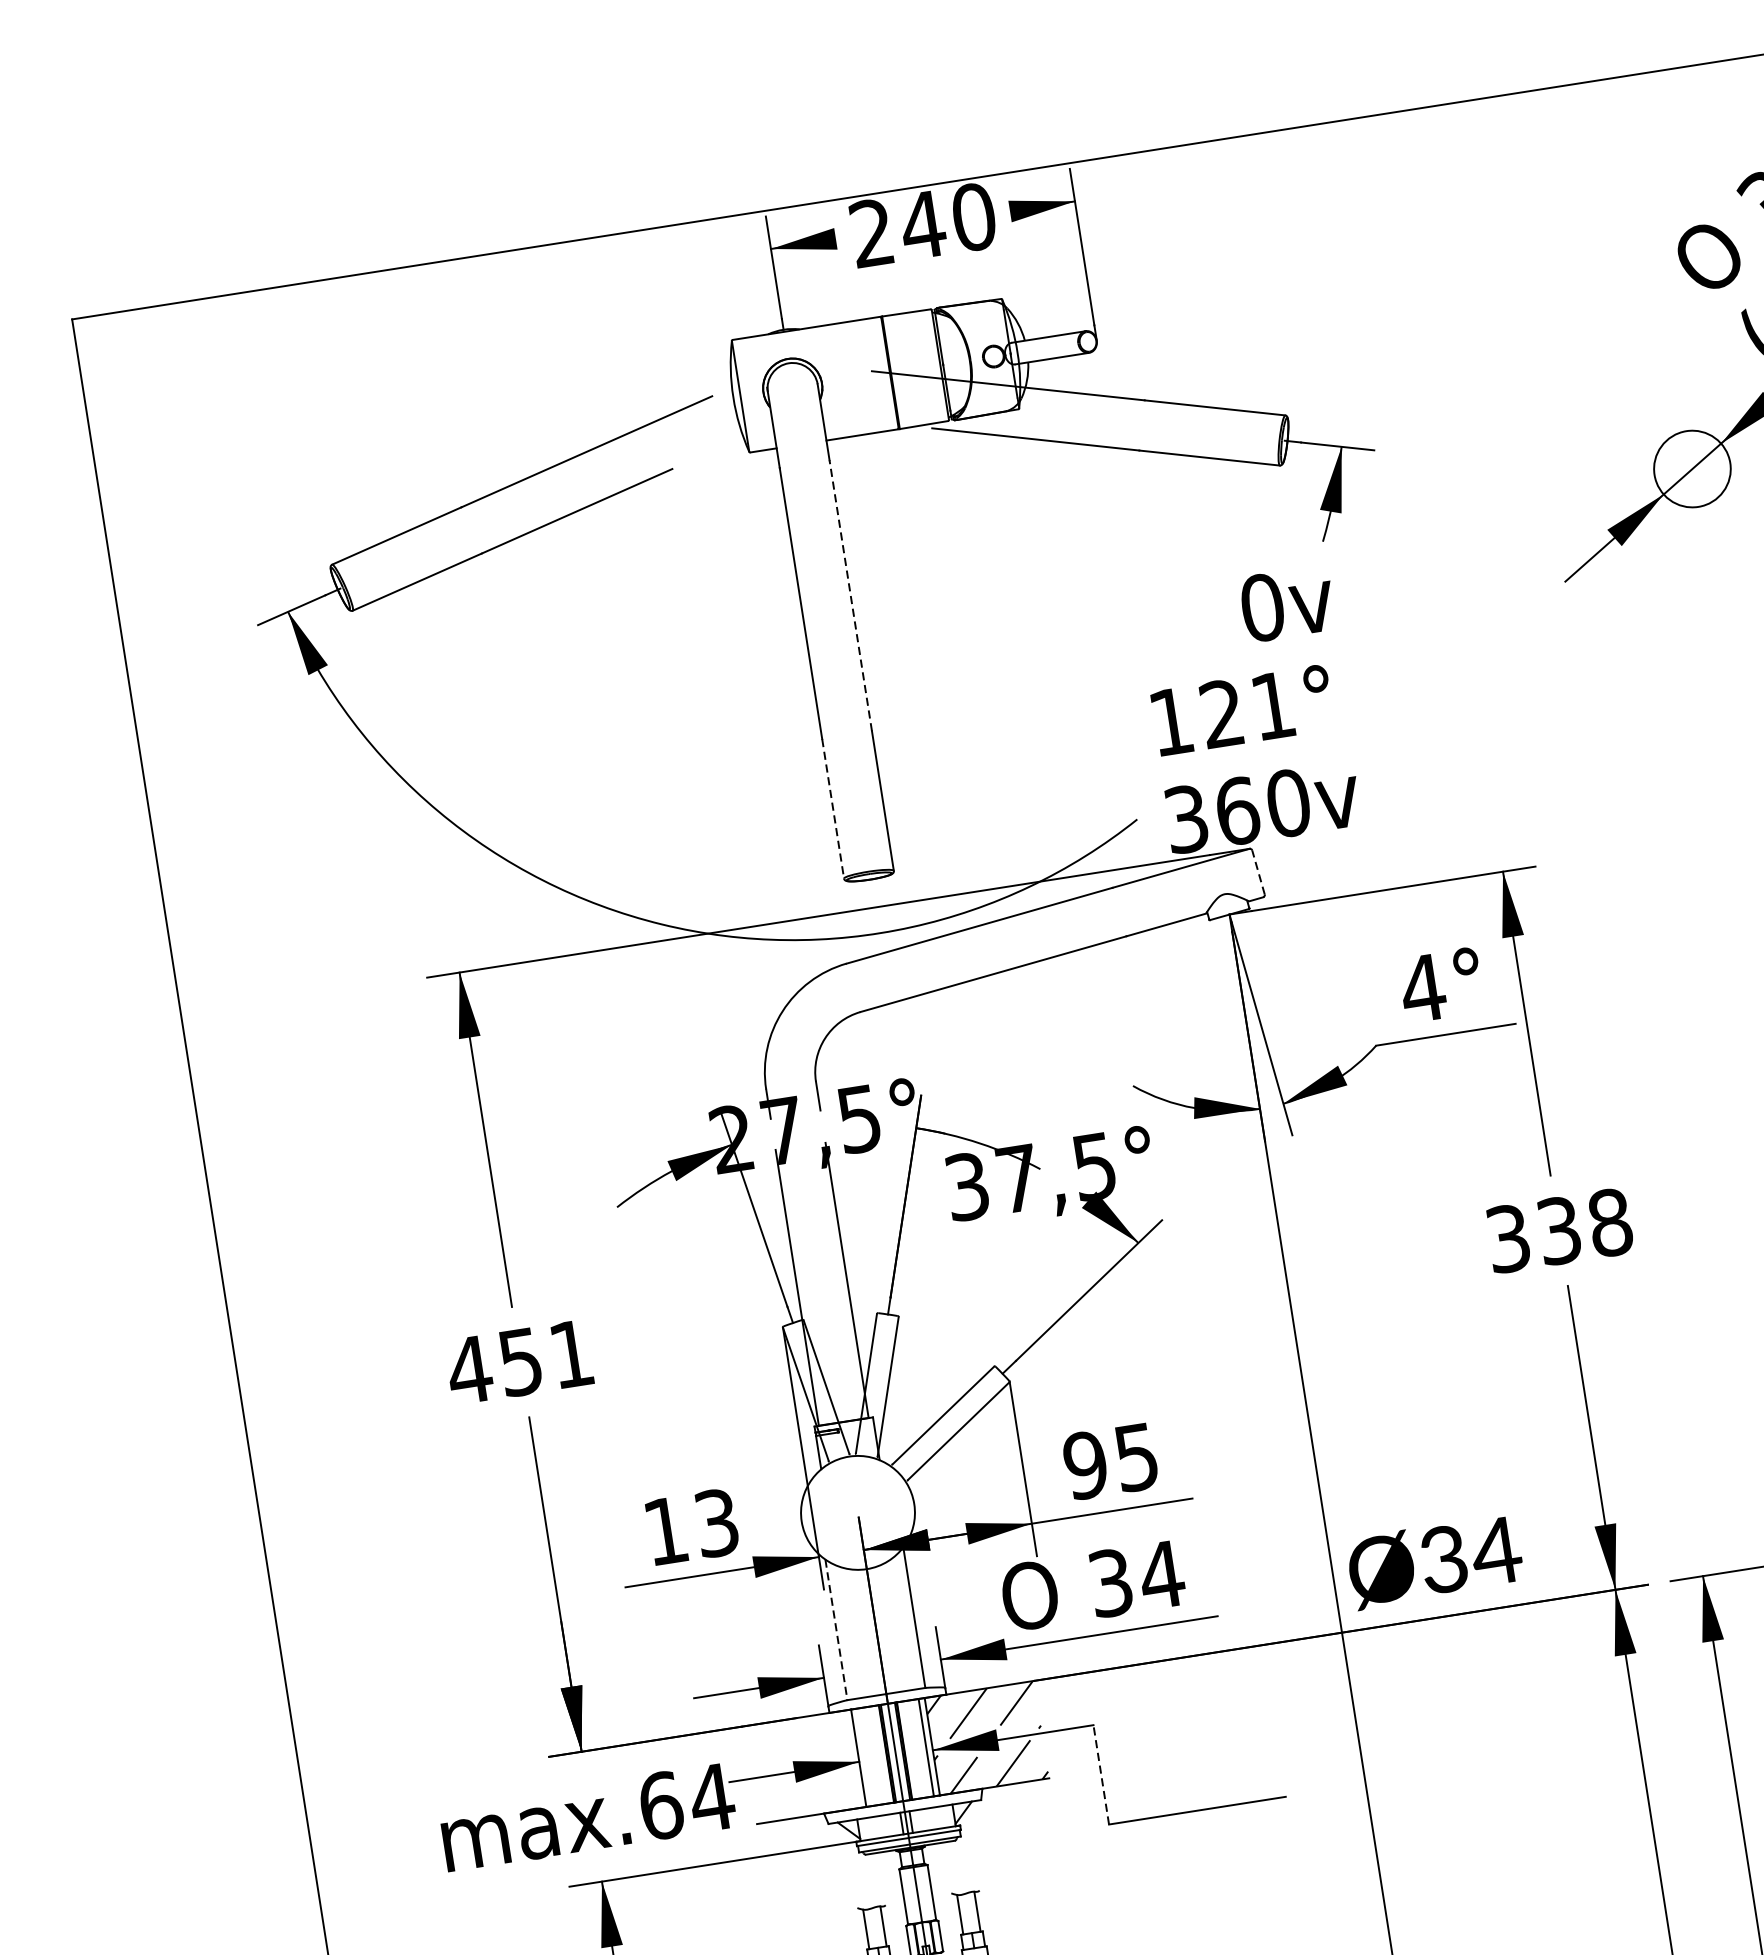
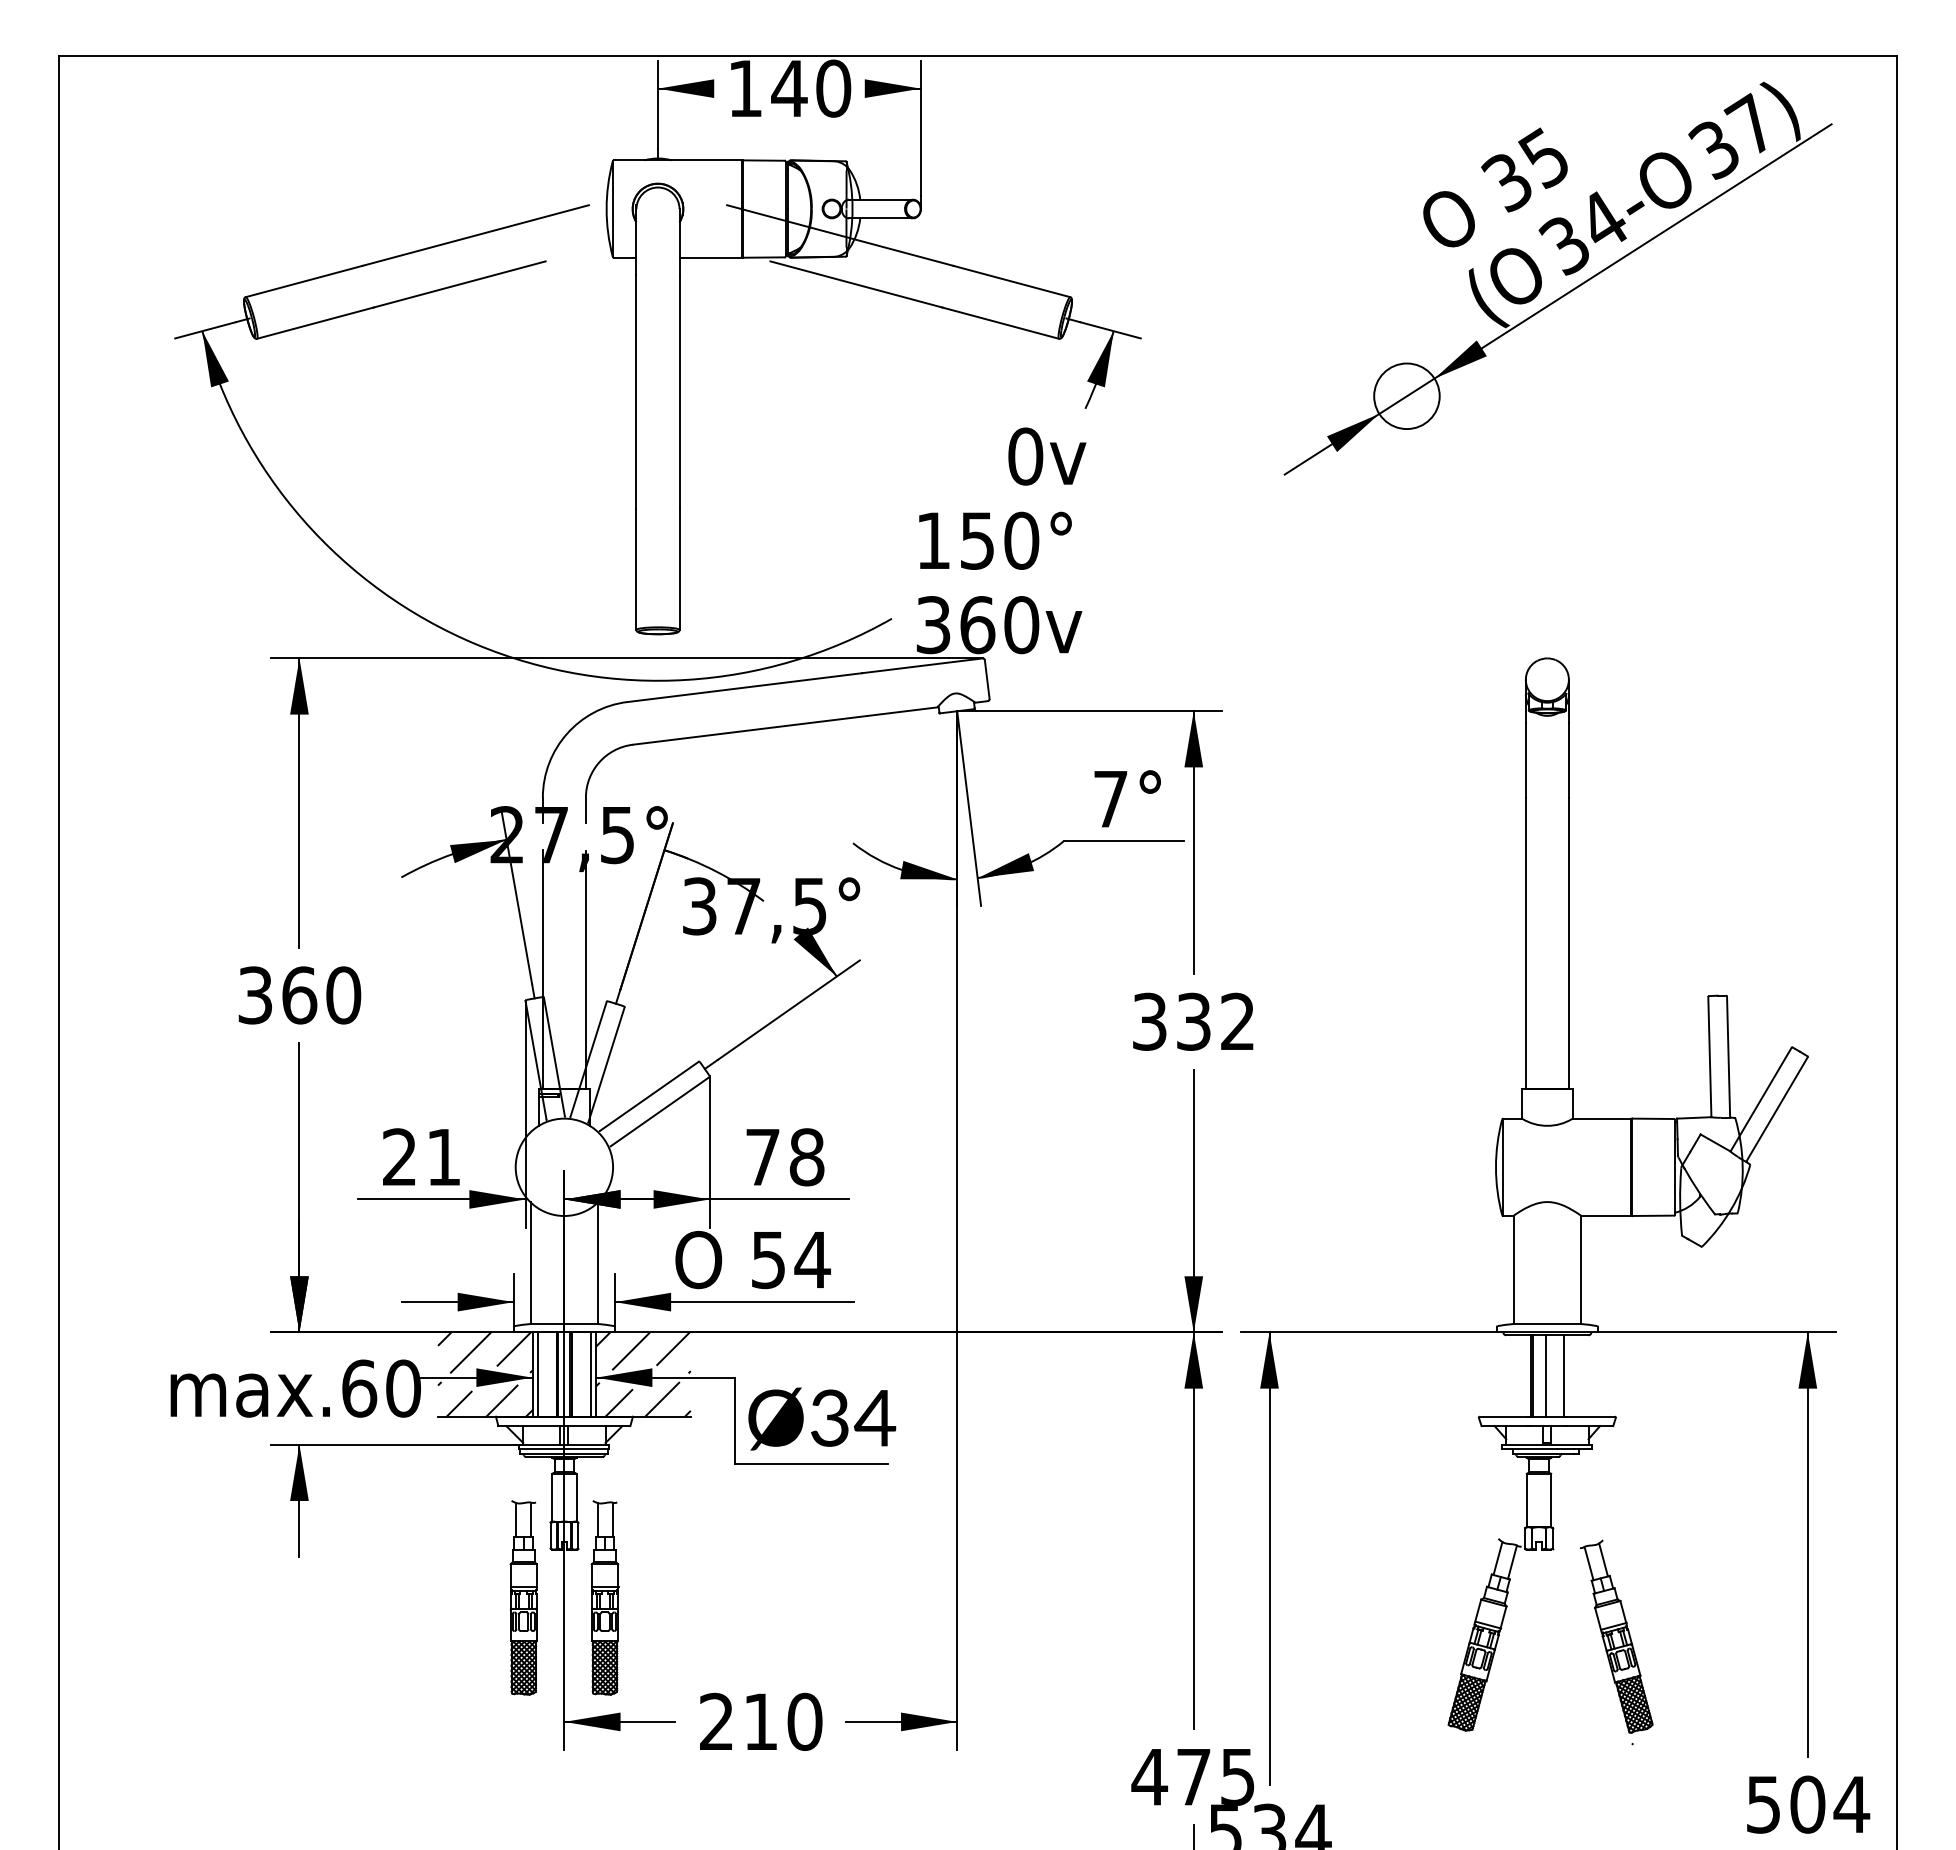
text: (870, 232) -> (744, 87), 240 -> 140
line: (850, 595) -> (679, 391), dashed -> solid
text: (1247, 709) -> (999, 540), 121° -> 150°
line: (833, 809) -> (636, 570), dashed -> solid
line: (1258, 872) -> (987, 679), dashed -> solid
text: (1422, 988) -> (1110, 799), 4° -> 7°
text: (1609, 1222) -> (1237, 1021), 338 -> 332
text: (520, 1362) -> (299, 995), 451 -> 360
text: (1110, 1461) -> (784, 1157), 95 -> 78
text: (691, 1527) -> (421, 1157), 13 -> 21
text: (1435, 1561) -> (822, 1418), moved
text: (1110, 1582) -> (768, 1259), 34 -> 54
line: (836, 1630) -> (530, 1263), dashed -> solid
hatch: (800, 1741) -> (485, 1352), added
line: (864, 1757) -> (537, 1374), added
line: (1101, 1774) -> (735, 1420), dashed -> solid
hatch: (808, 1795) -> (485, 1399), added
text: (712, 1797) -> (403, 1388), max.64 -> max.60

